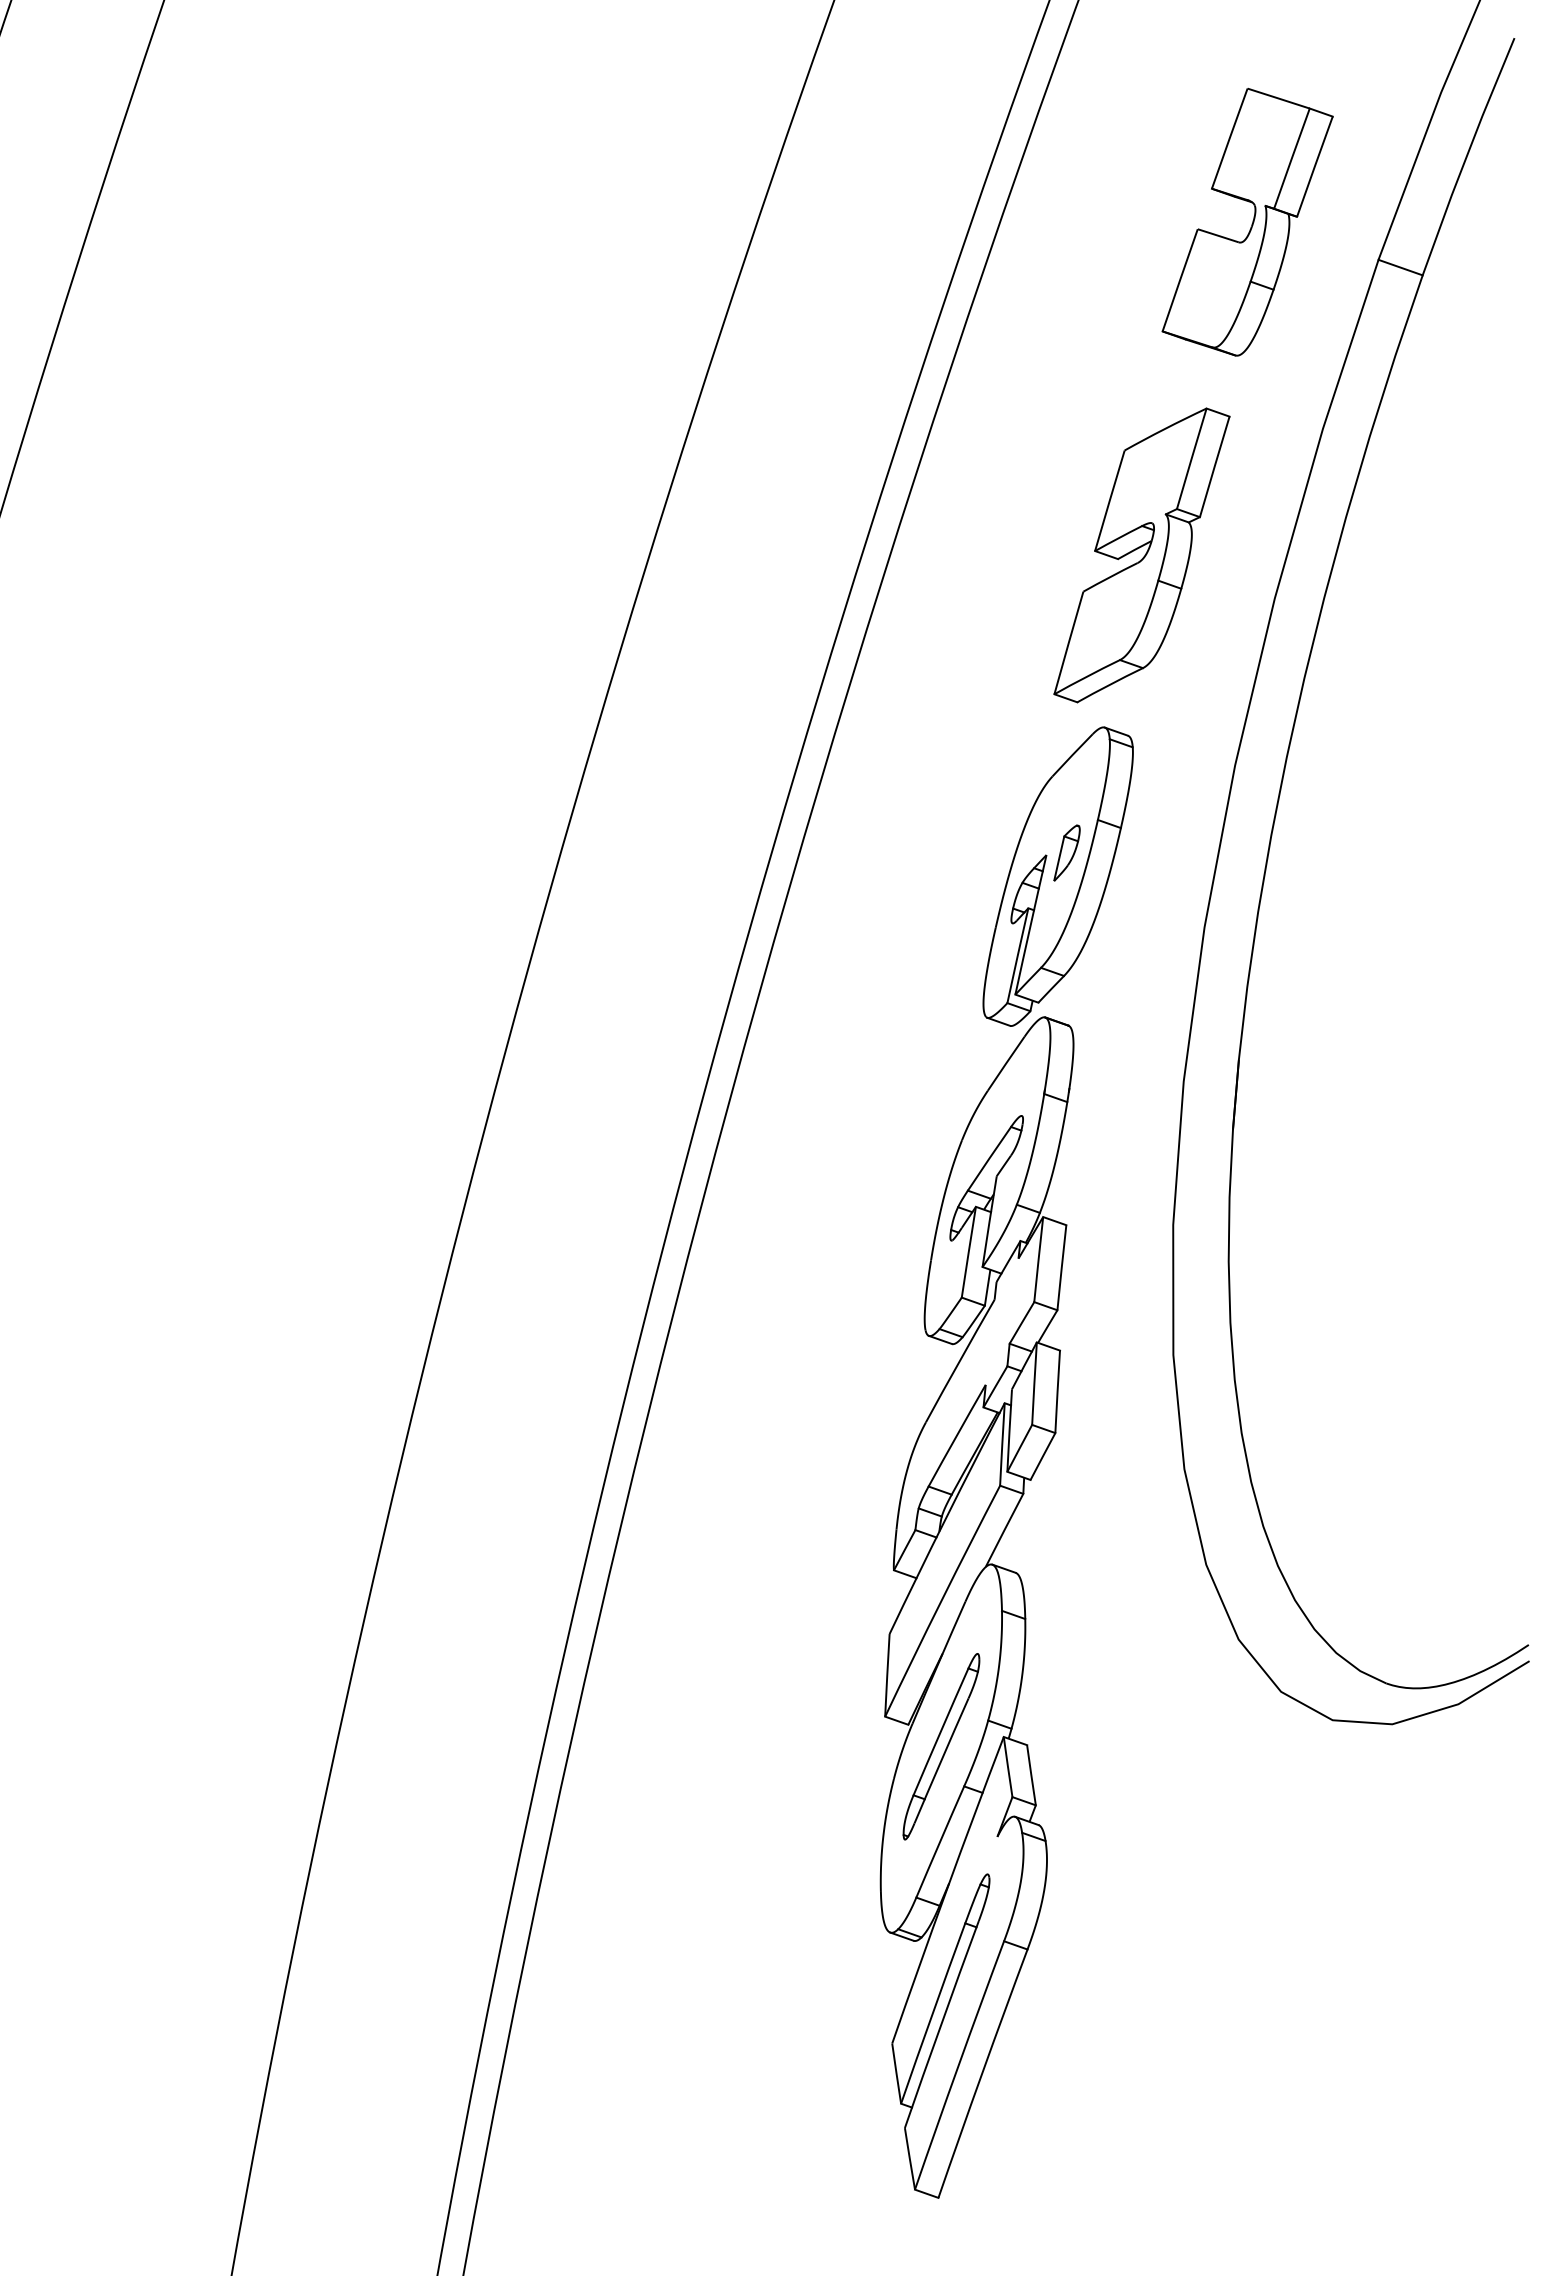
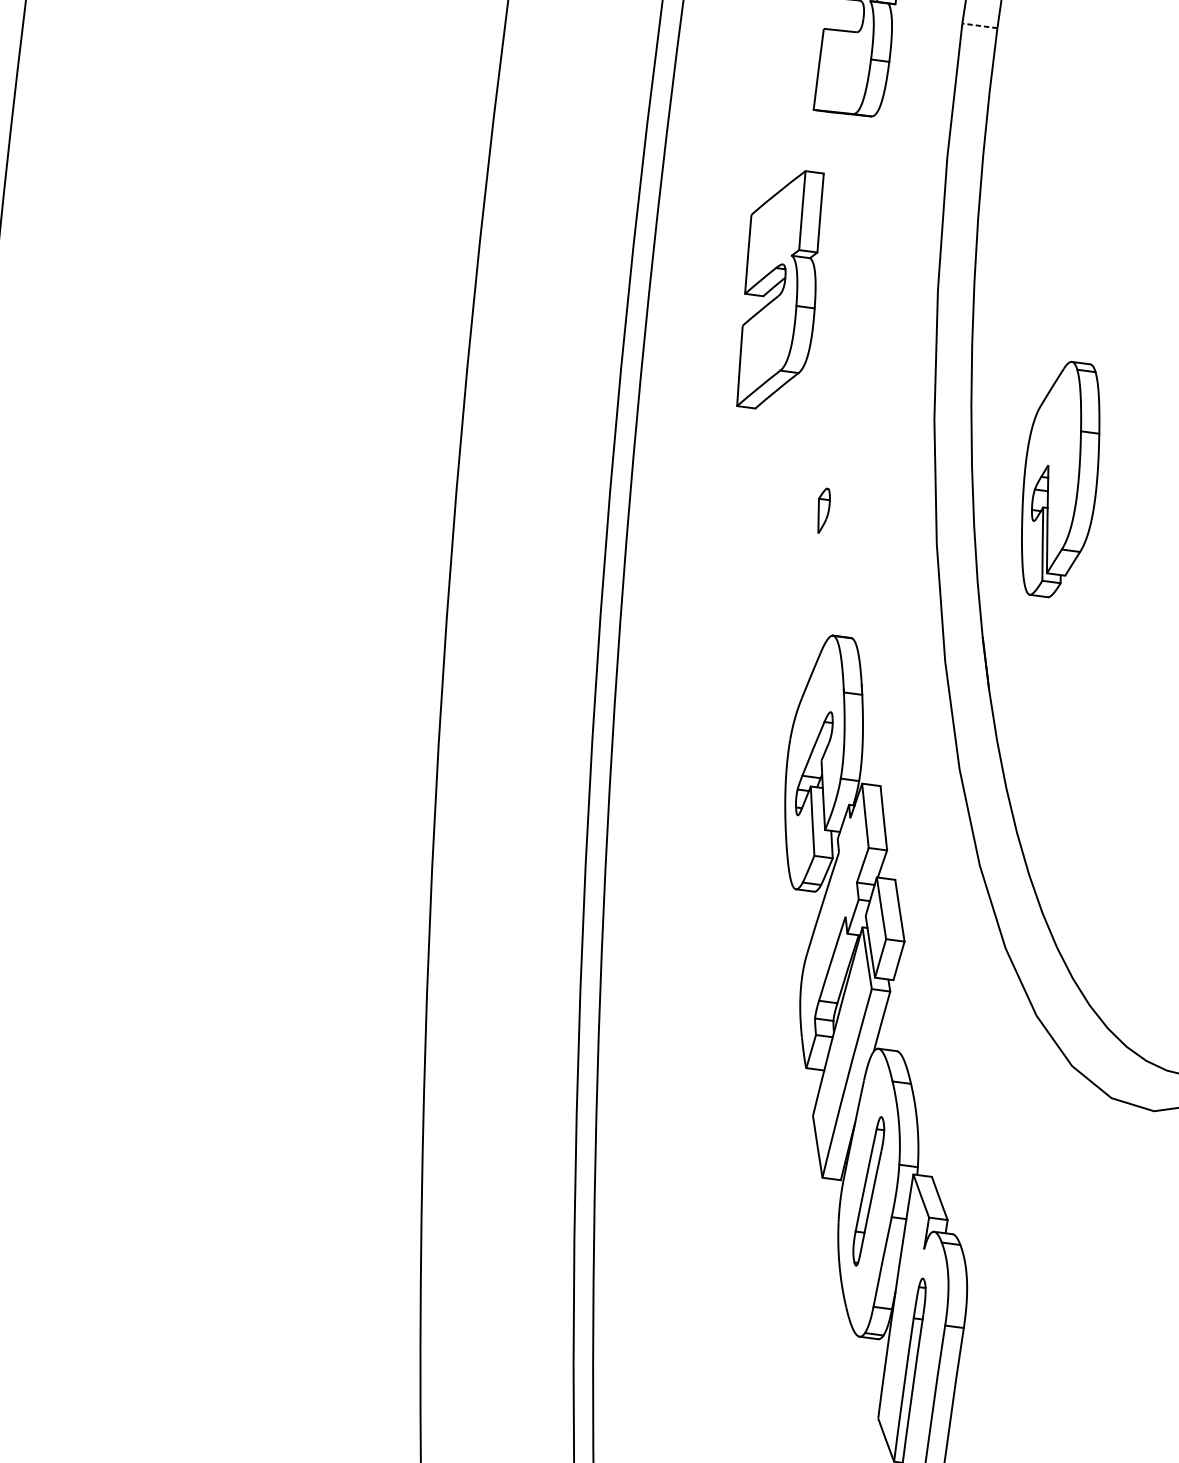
line: (1400, 267) -> (979, 25), solid -> dashed
part: (1141, 555) -> (780, 289), moved
part: (1057, 876) -> (1059, 479), moved

